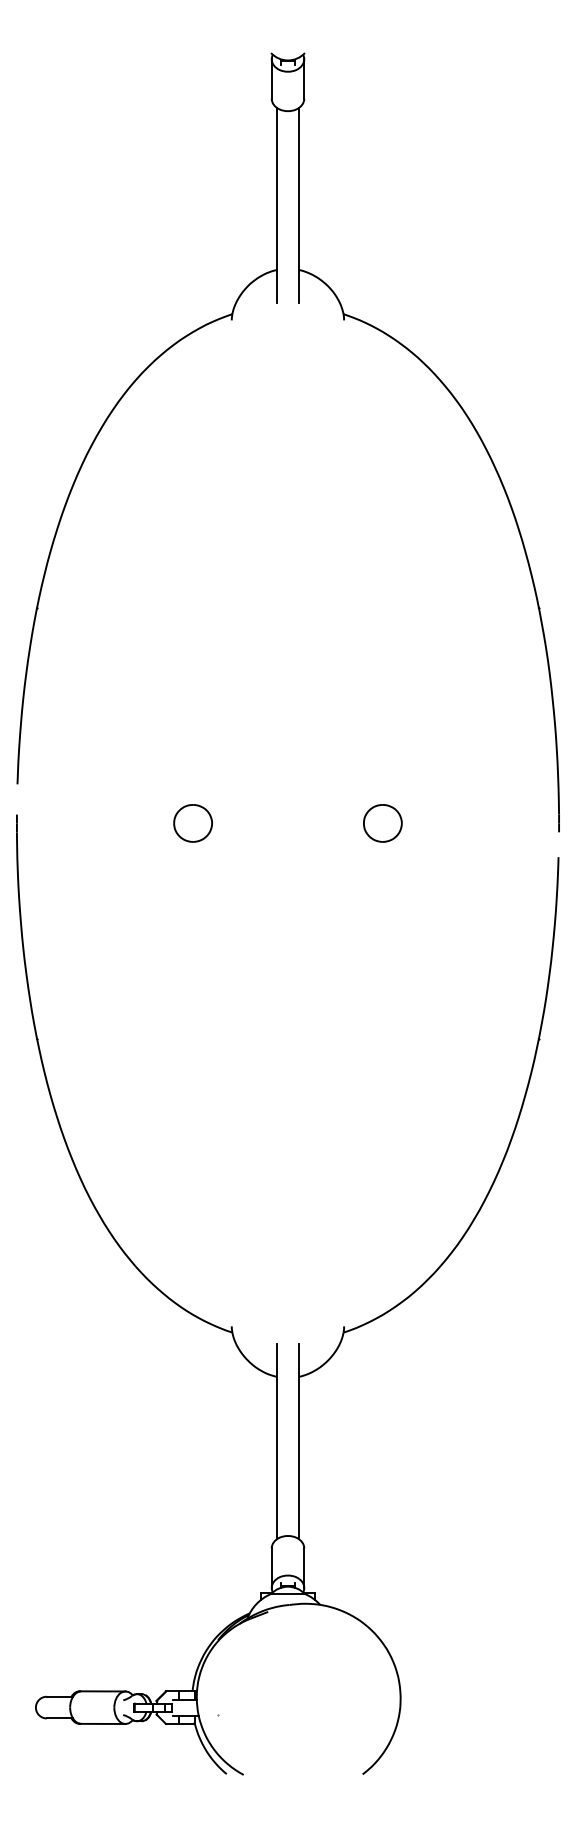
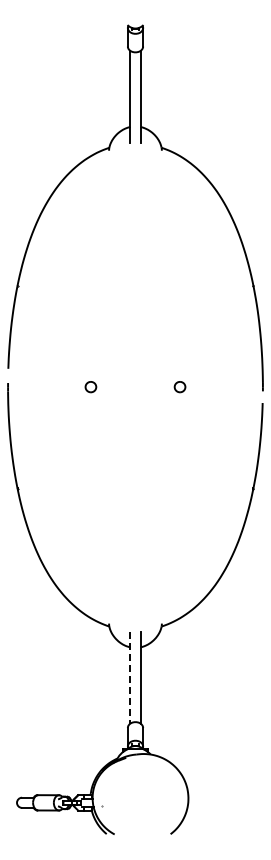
part: (192, 821) -> (90, 386), size x0.6
part: (381, 821) -> (179, 386), size x0.6
line: (277, 1441) -> (130, 677), solid -> dashed

